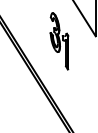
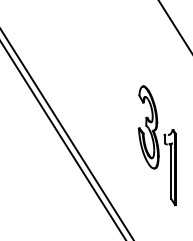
part: (59, 41) -> (157, 146), moved

